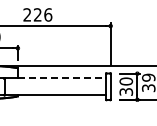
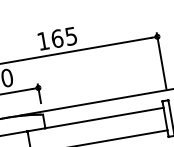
text: (37, 14) -> (56, 38), 226 -> 165
line: (62, 78) -> (105, 118), dashed -> solid

